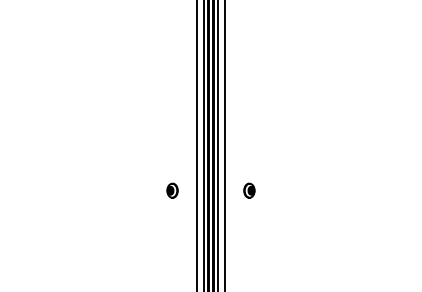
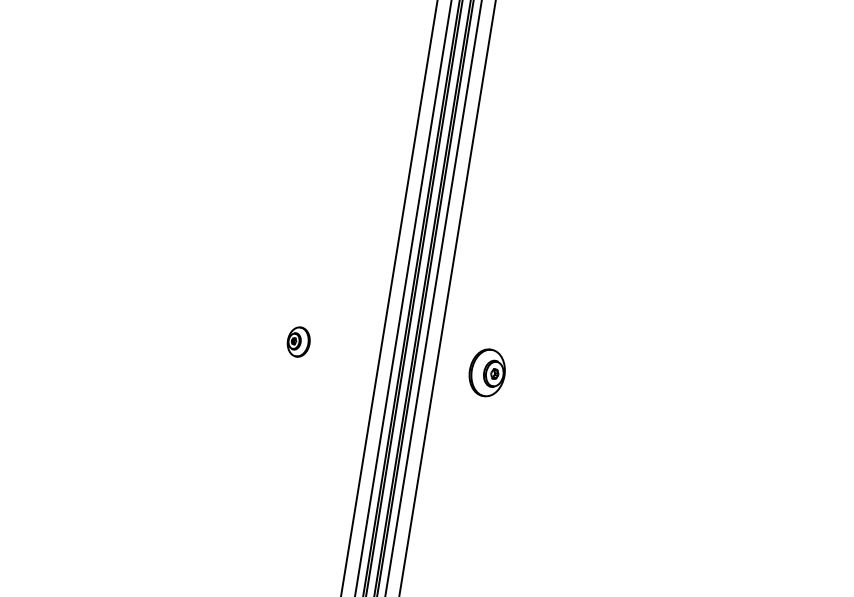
part: (172, 190) -> (298, 341), moved
part: (249, 190) -> (487, 372), size x1.6

